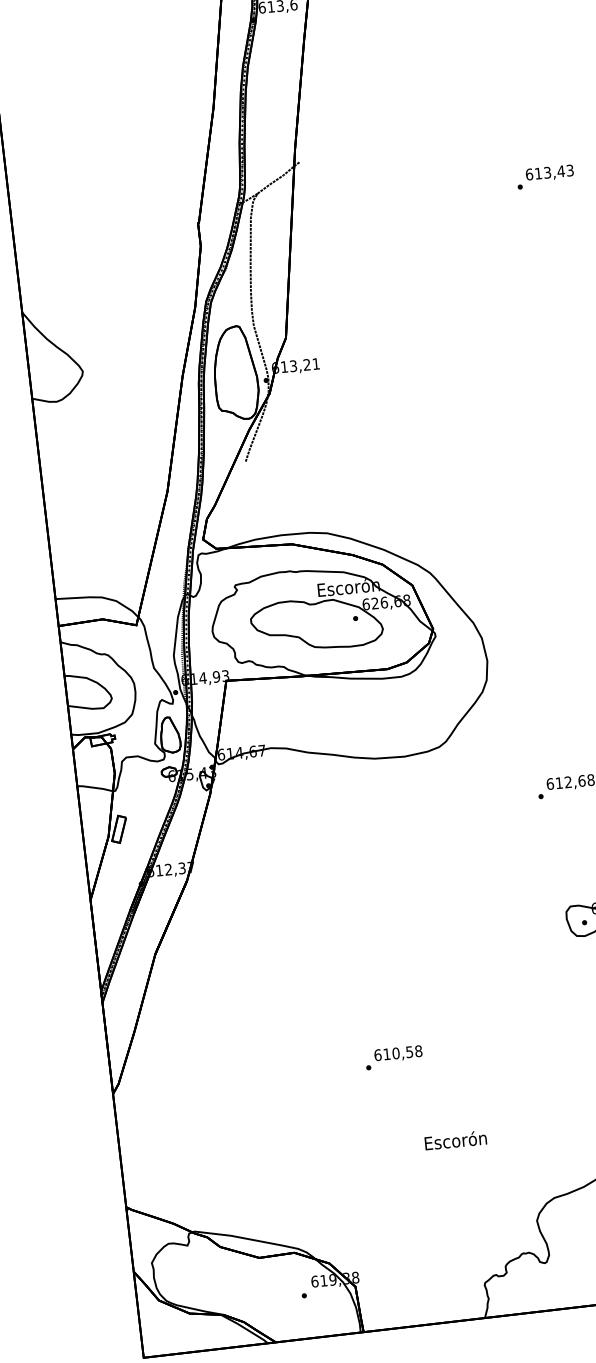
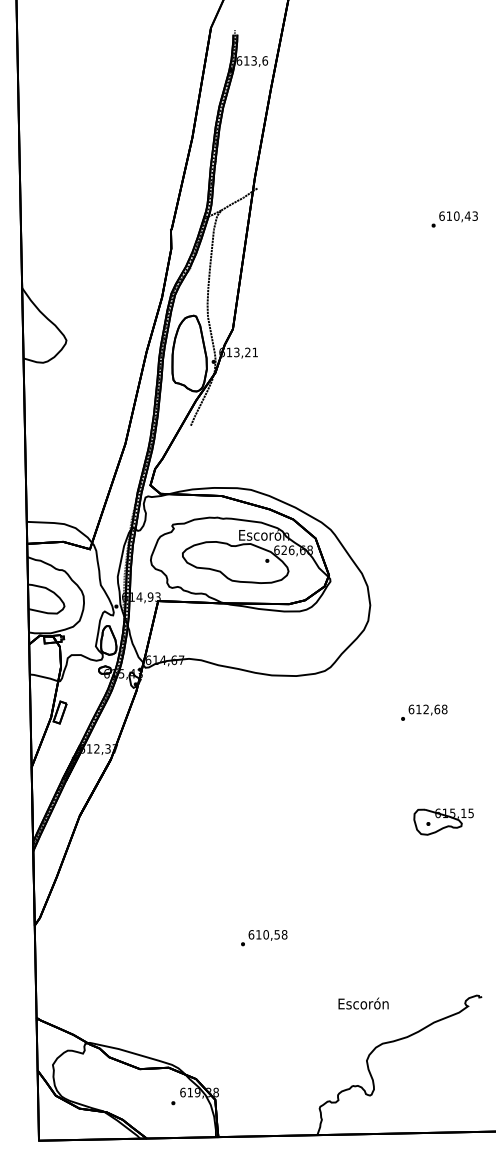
text: (547, 171) -> (456, 215), 613,43 -> 610,43
text: (394, 1058) -> (264, 938), moved
text: (455, 1140) -> (363, 1003), moved

